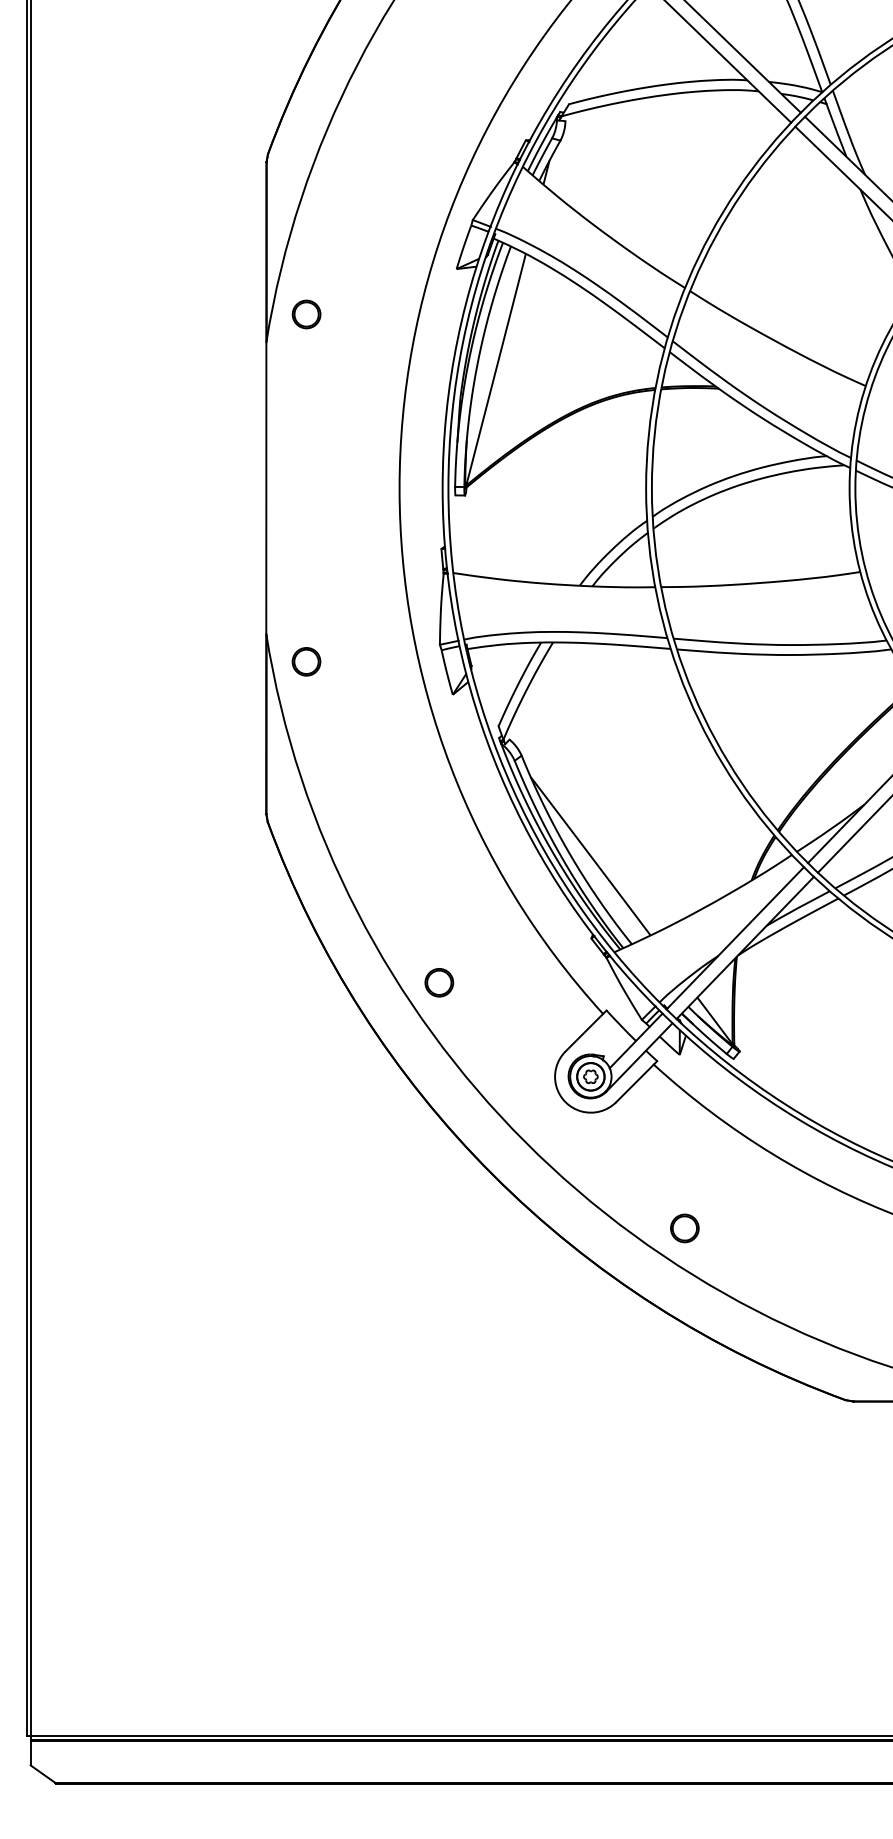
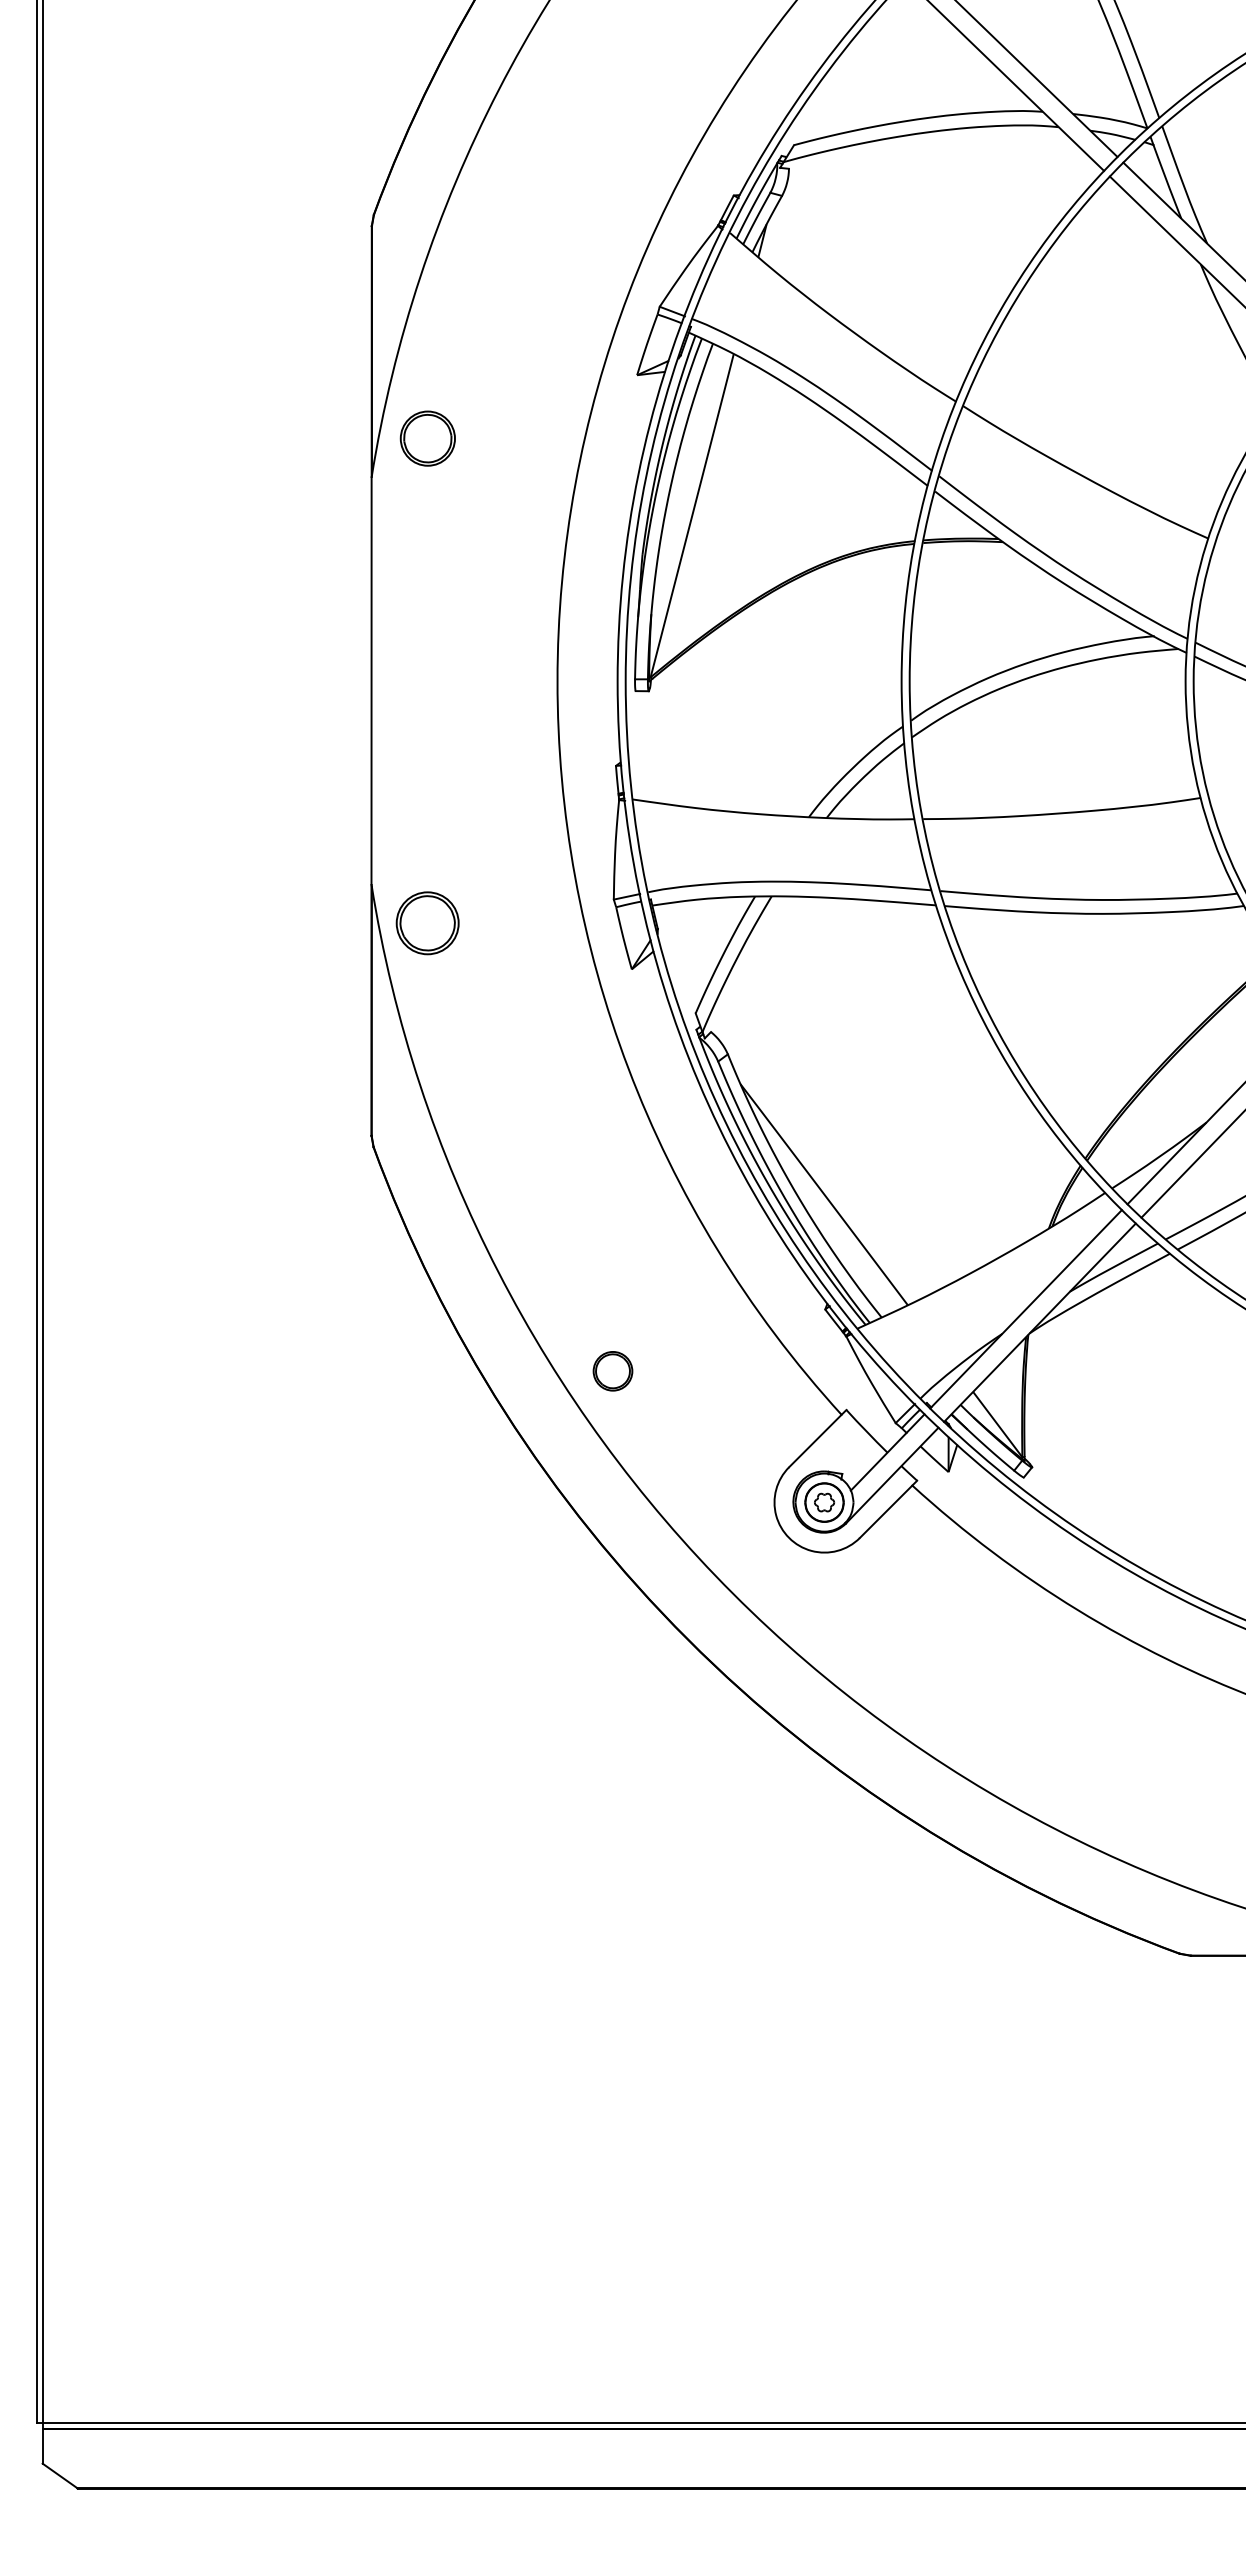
part: (306, 314) -> (427, 438), size x1.4
part: (306, 661) -> (427, 923), size x1.6
part: (684, 1228) -> (955, 1714), removed

